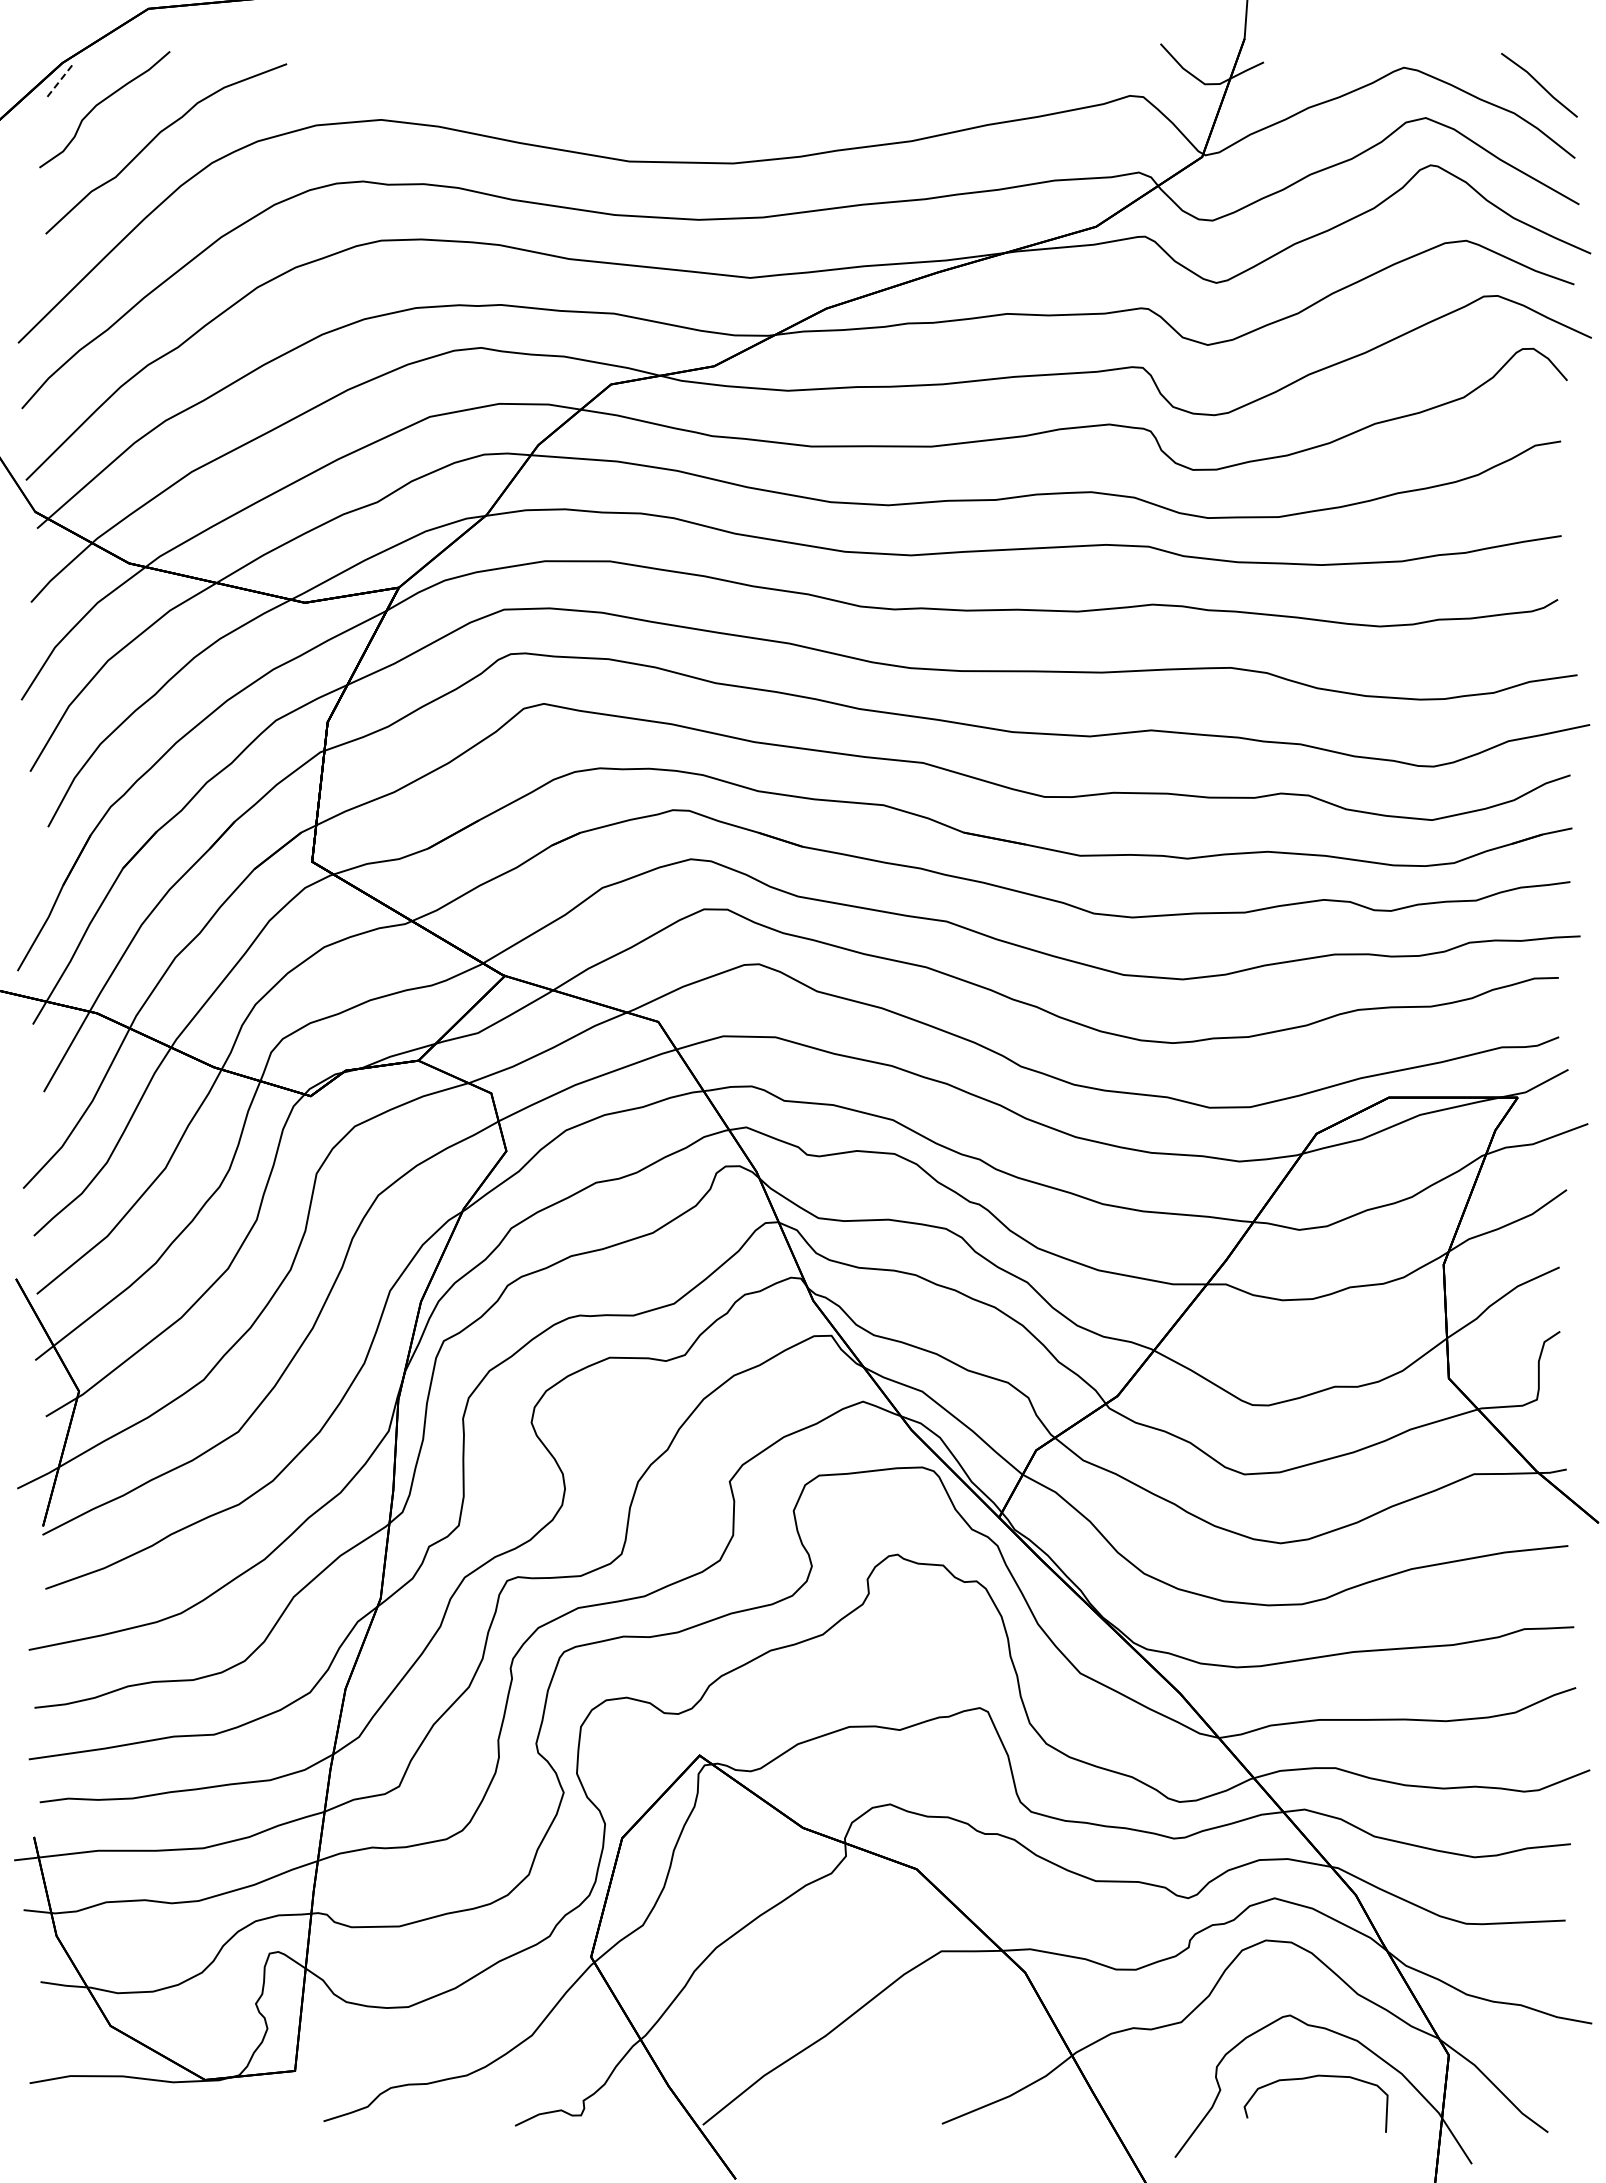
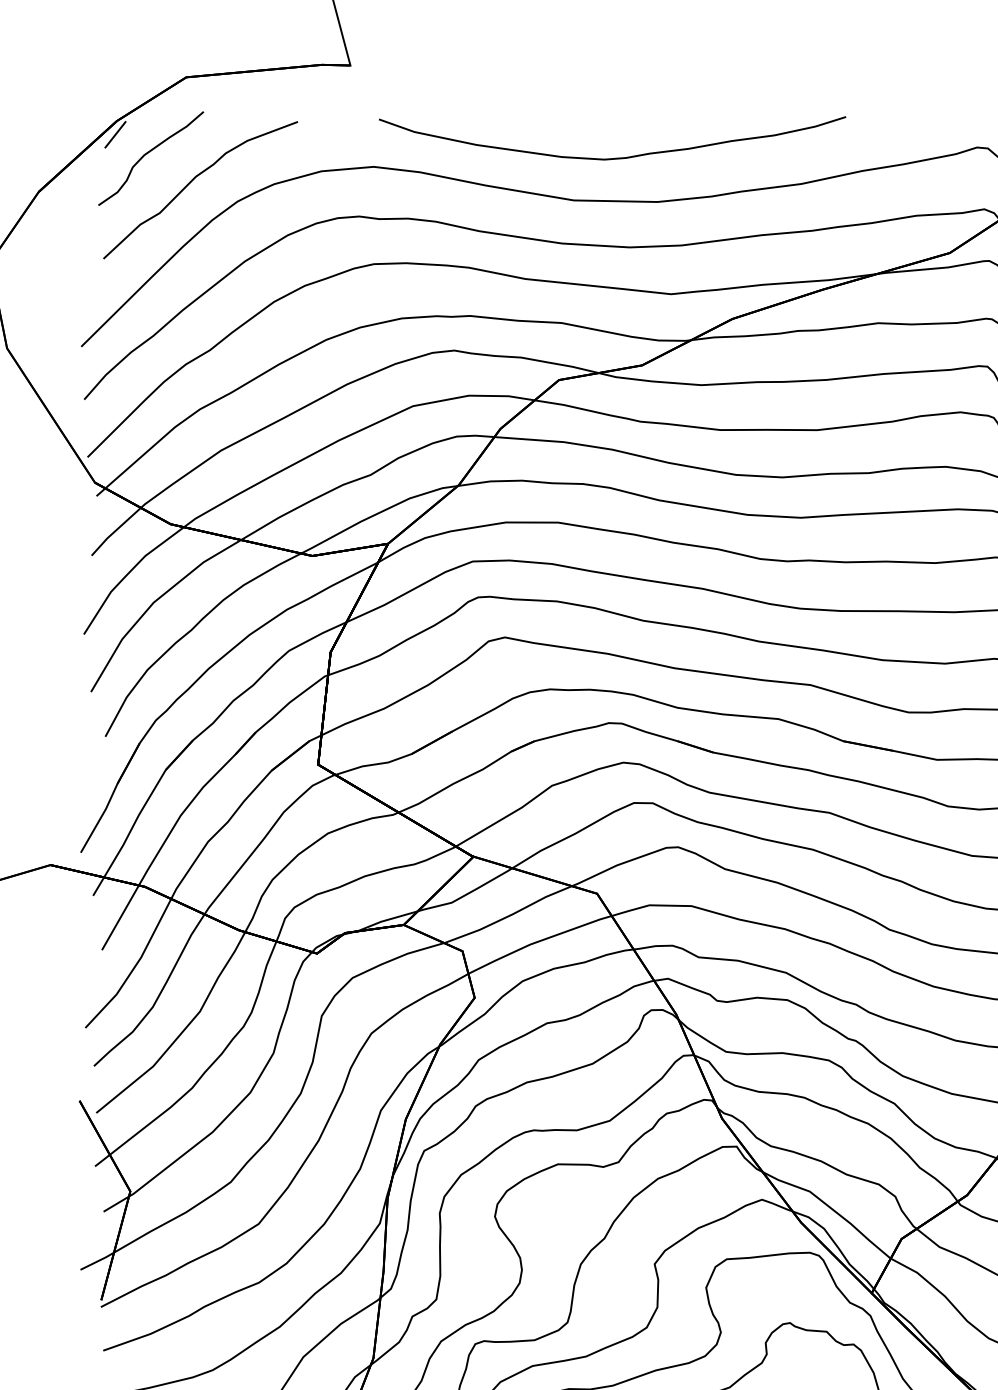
line: (60, 79) -> (115, 134), dashed -> solid
curve: (681, 108) -> (615, 157), added

